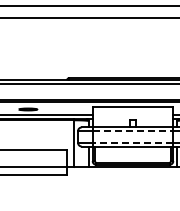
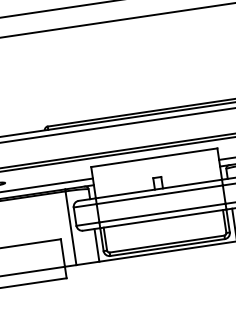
line: (133, 131) -> (160, 195), dashed -> solid
line: (132, 142) -> (161, 212), dashed -> solid

